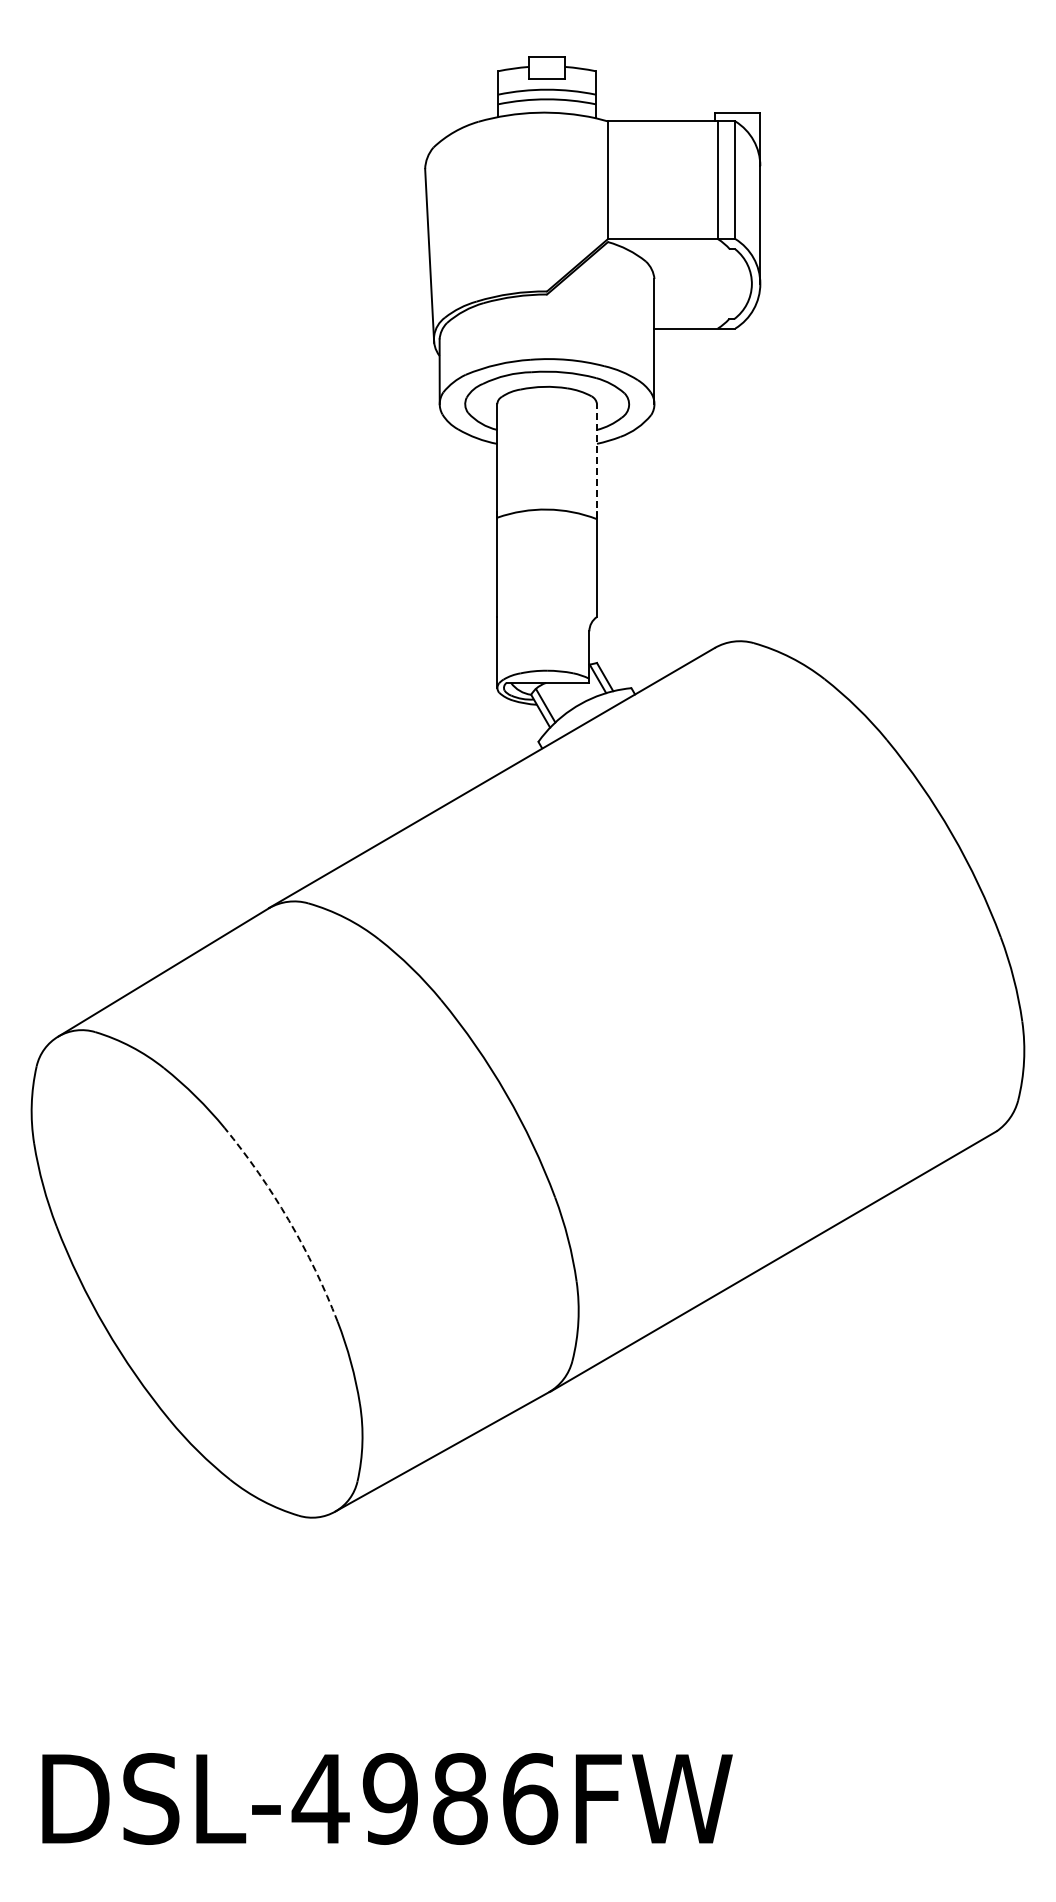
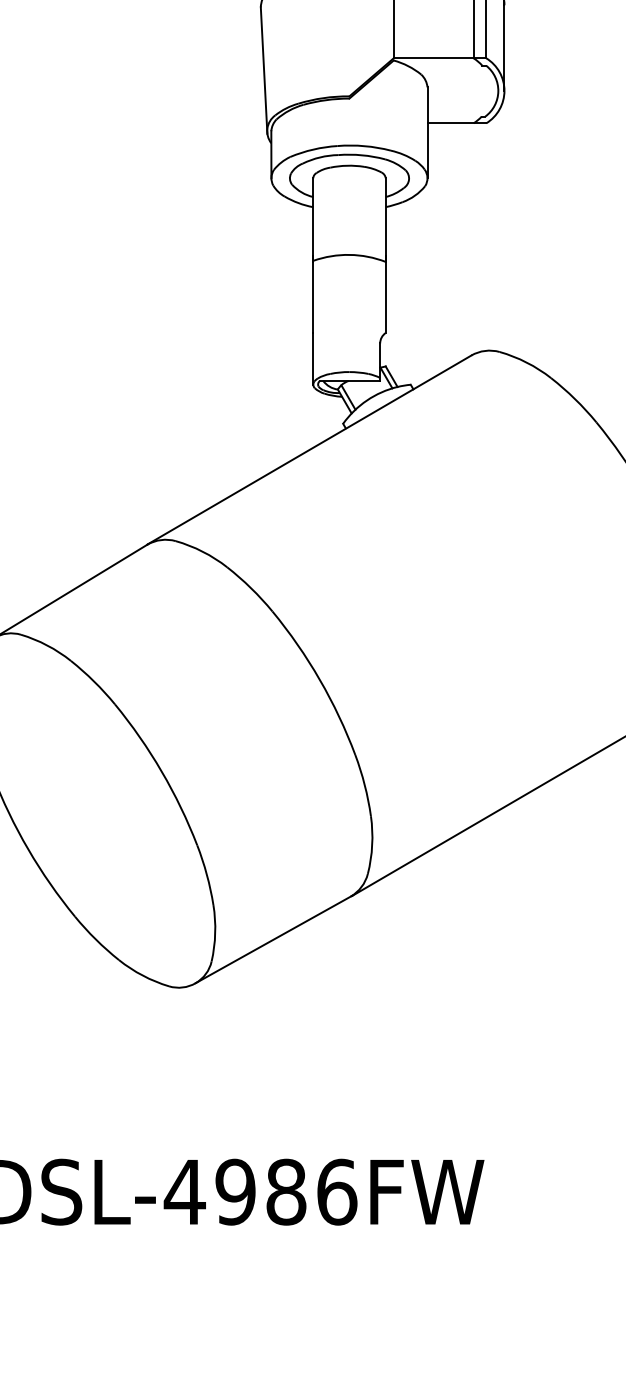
line: (597, 461) -> (386, 219), dashed -> solid
arc: (288, 1220) -> (161, 771), dashed -> solid

